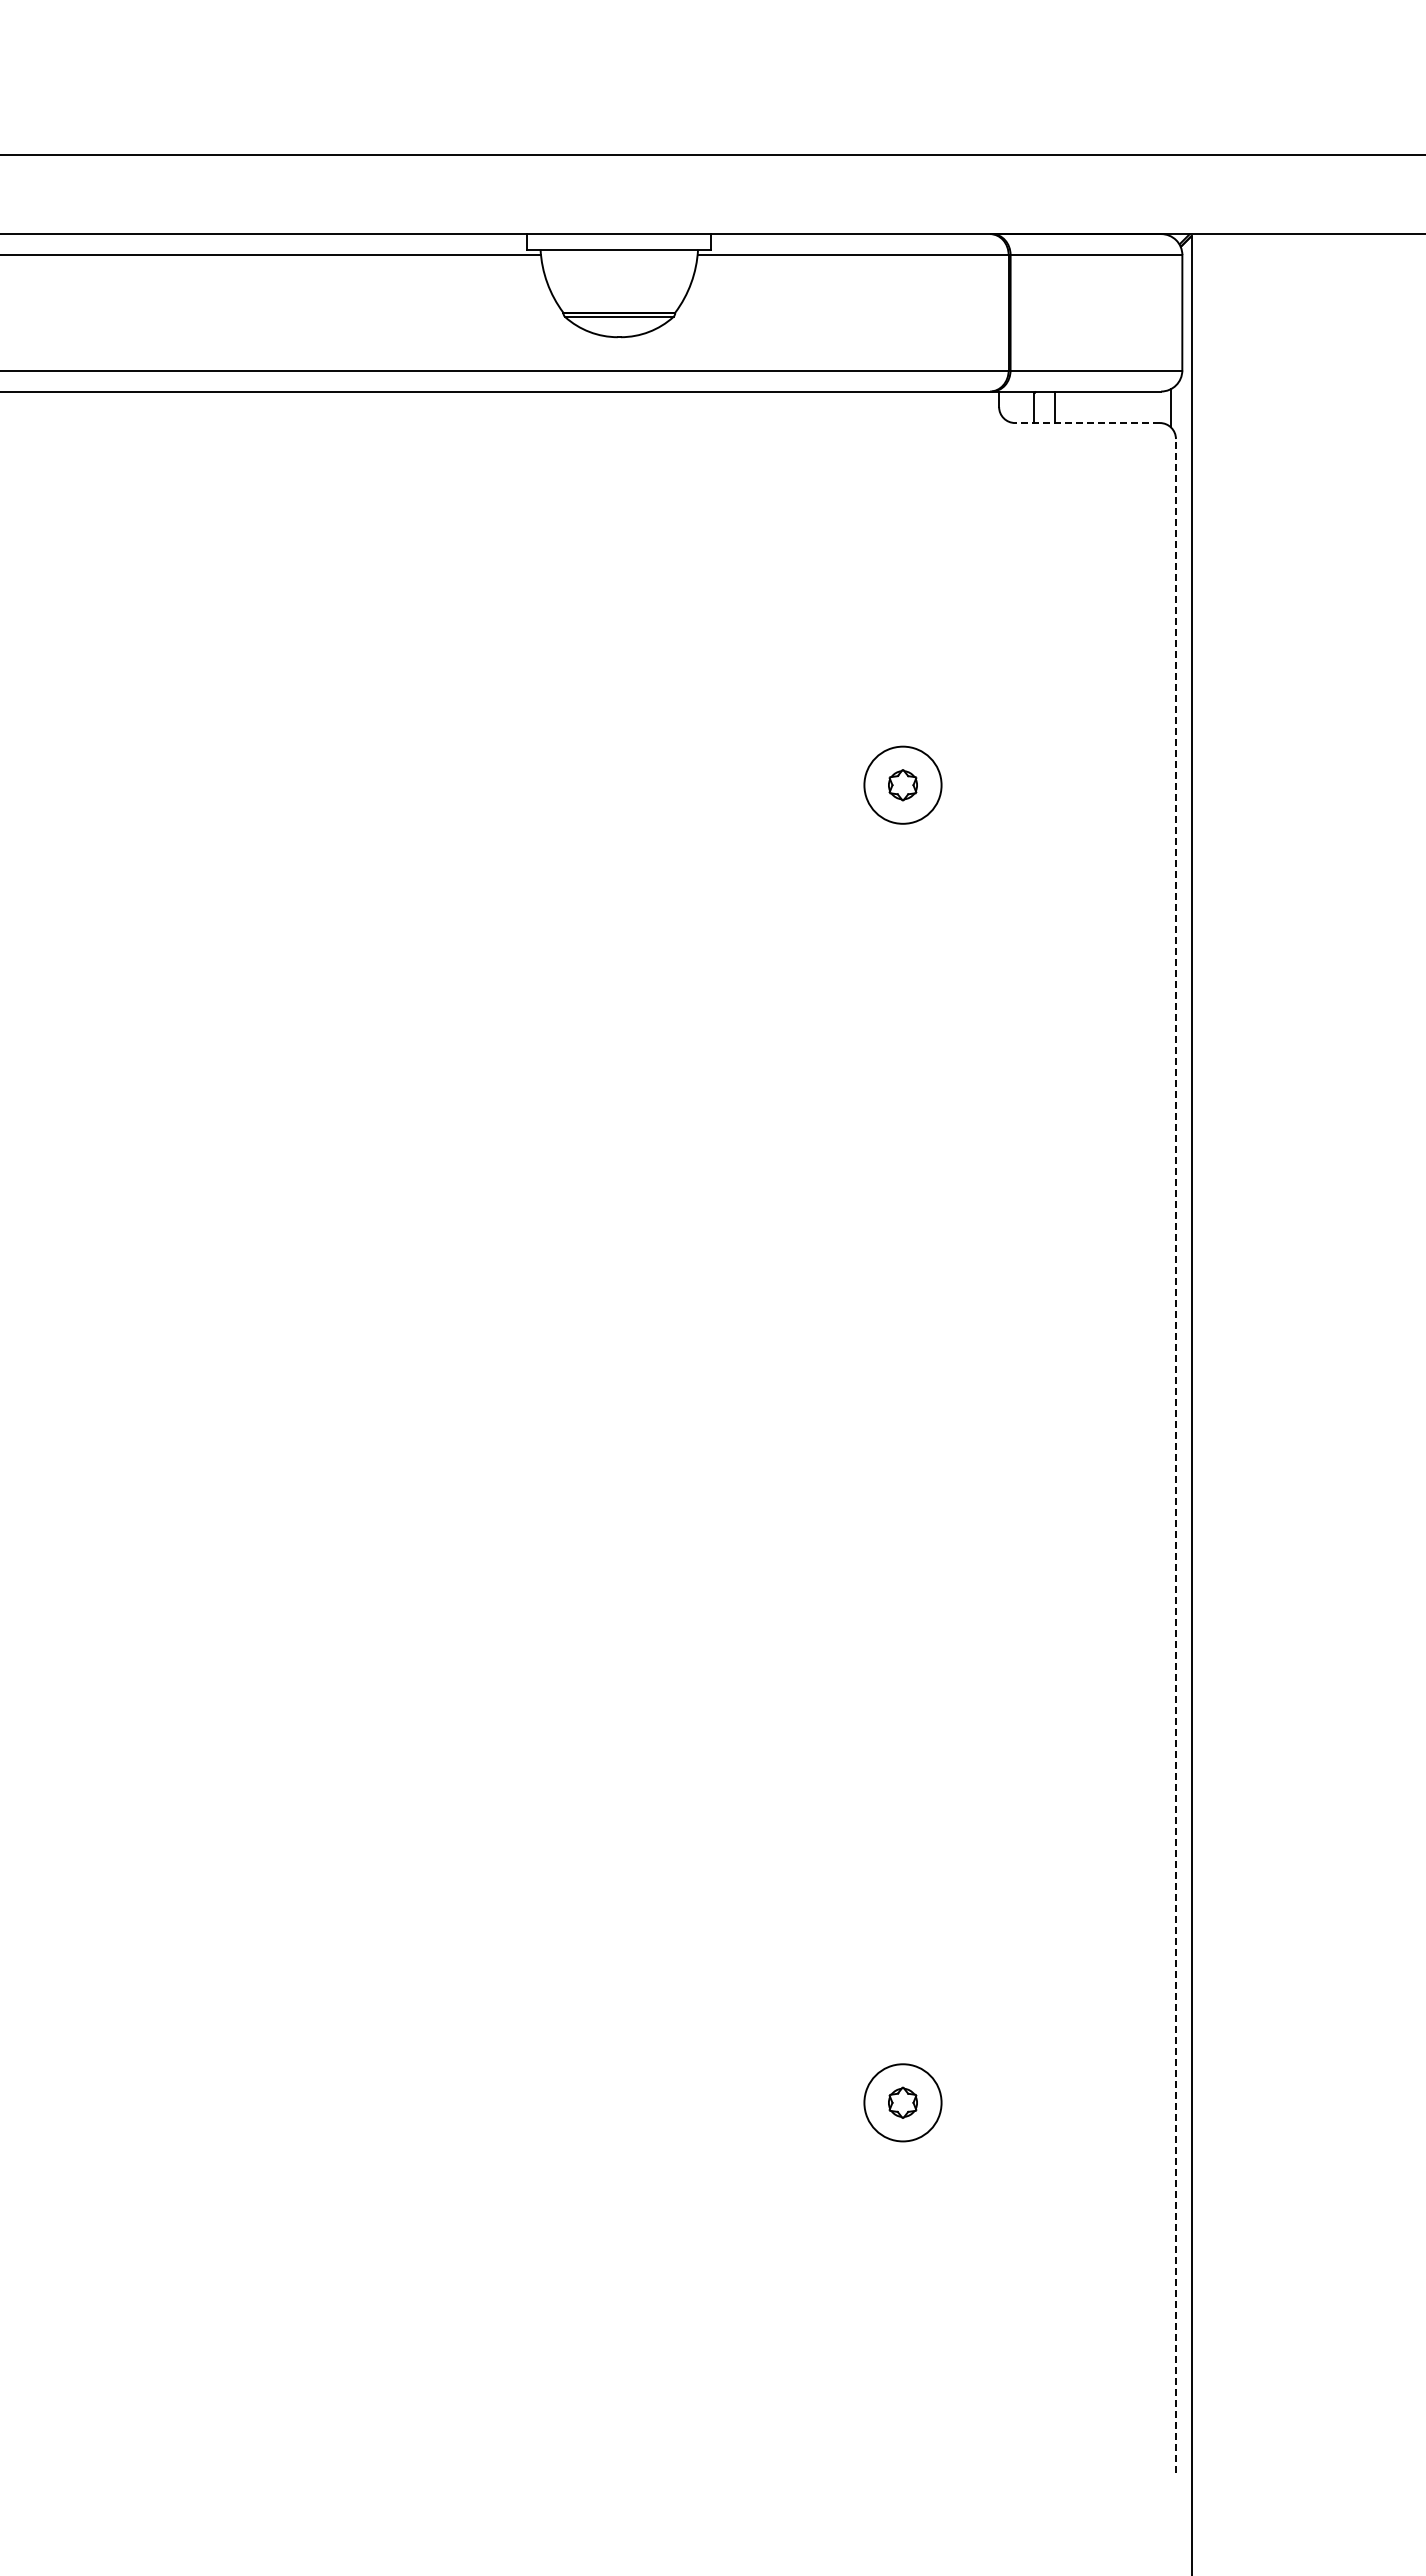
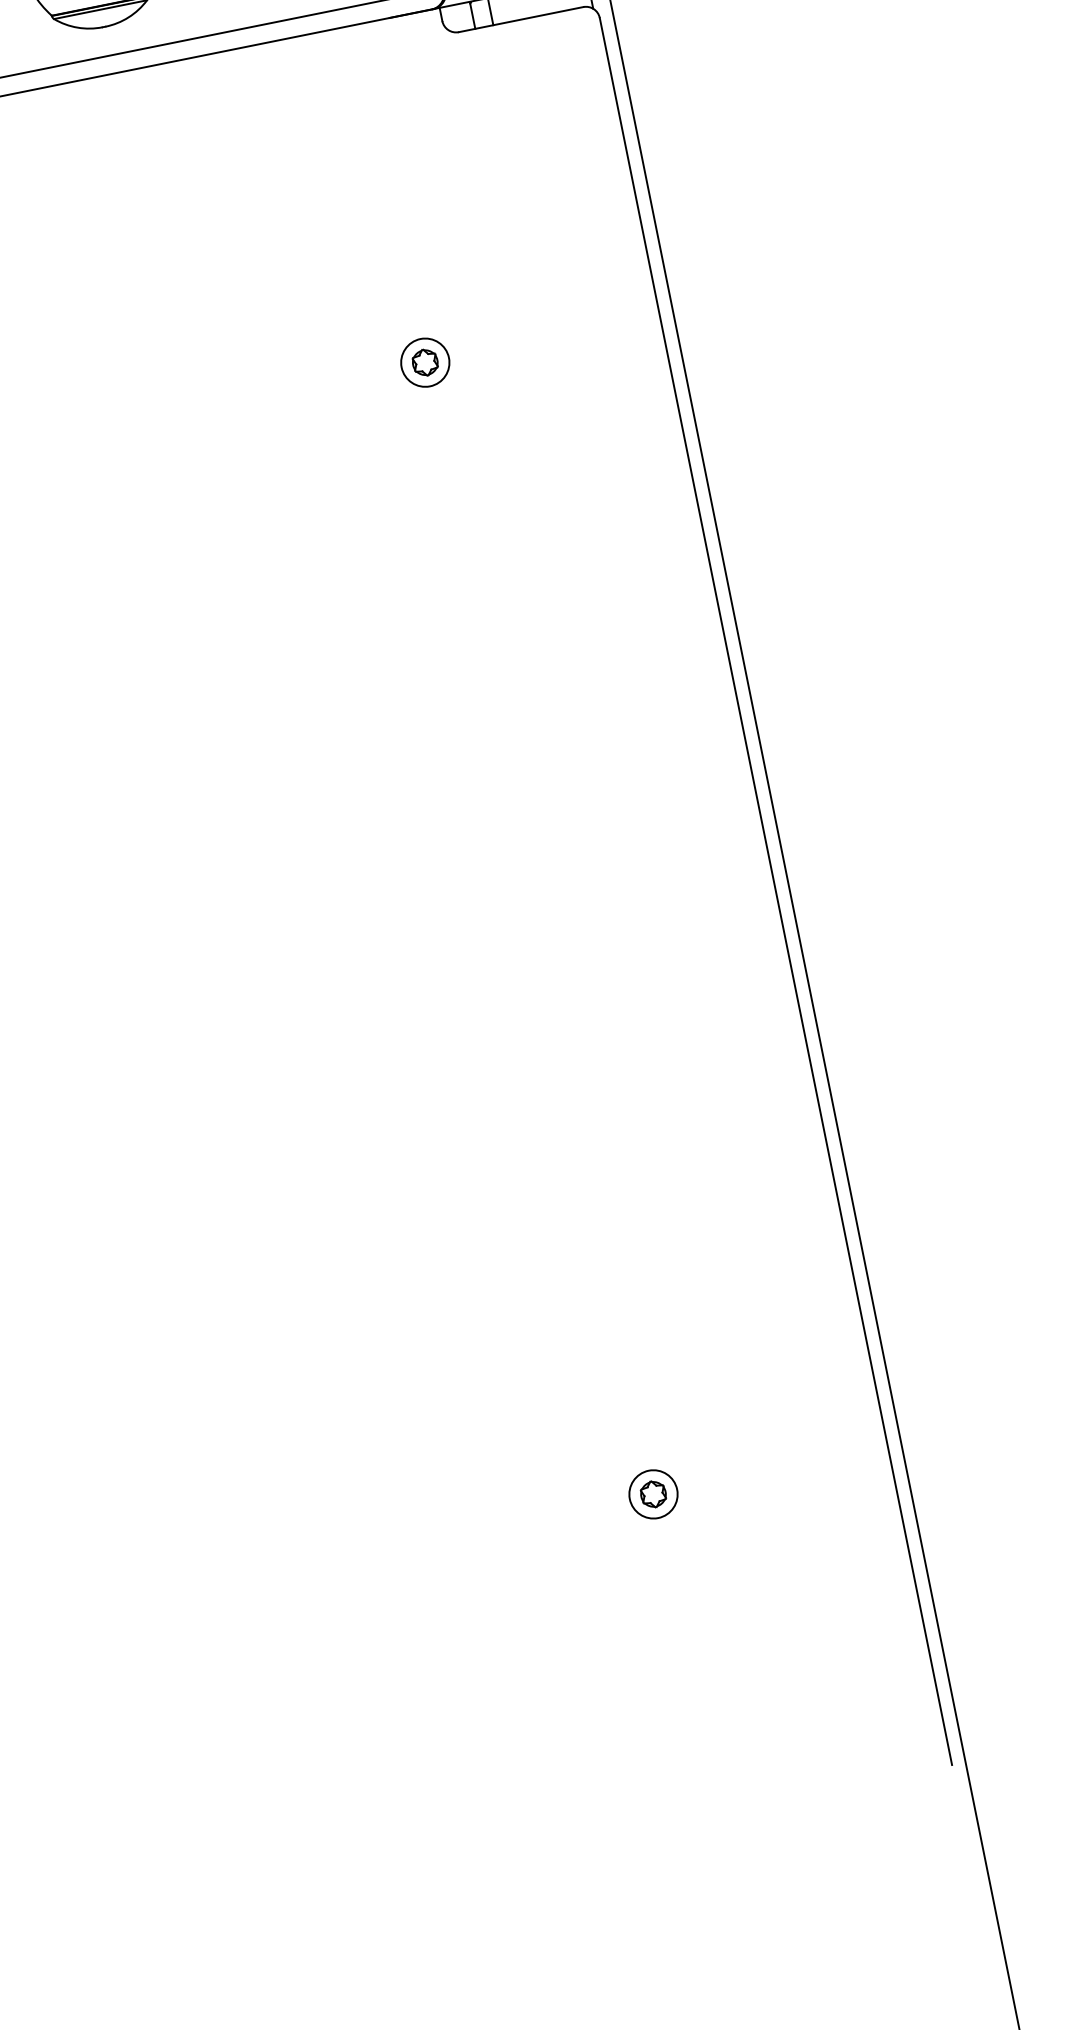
line: (1087, 423) -> (521, 20), dashed -> solid
circle: (902, 784) -> (424, 362), size x0.71
line: (1175, 1455) -> (775, 891), dashed -> solid
circle: (902, 2102) -> (653, 1494), size x0.71

